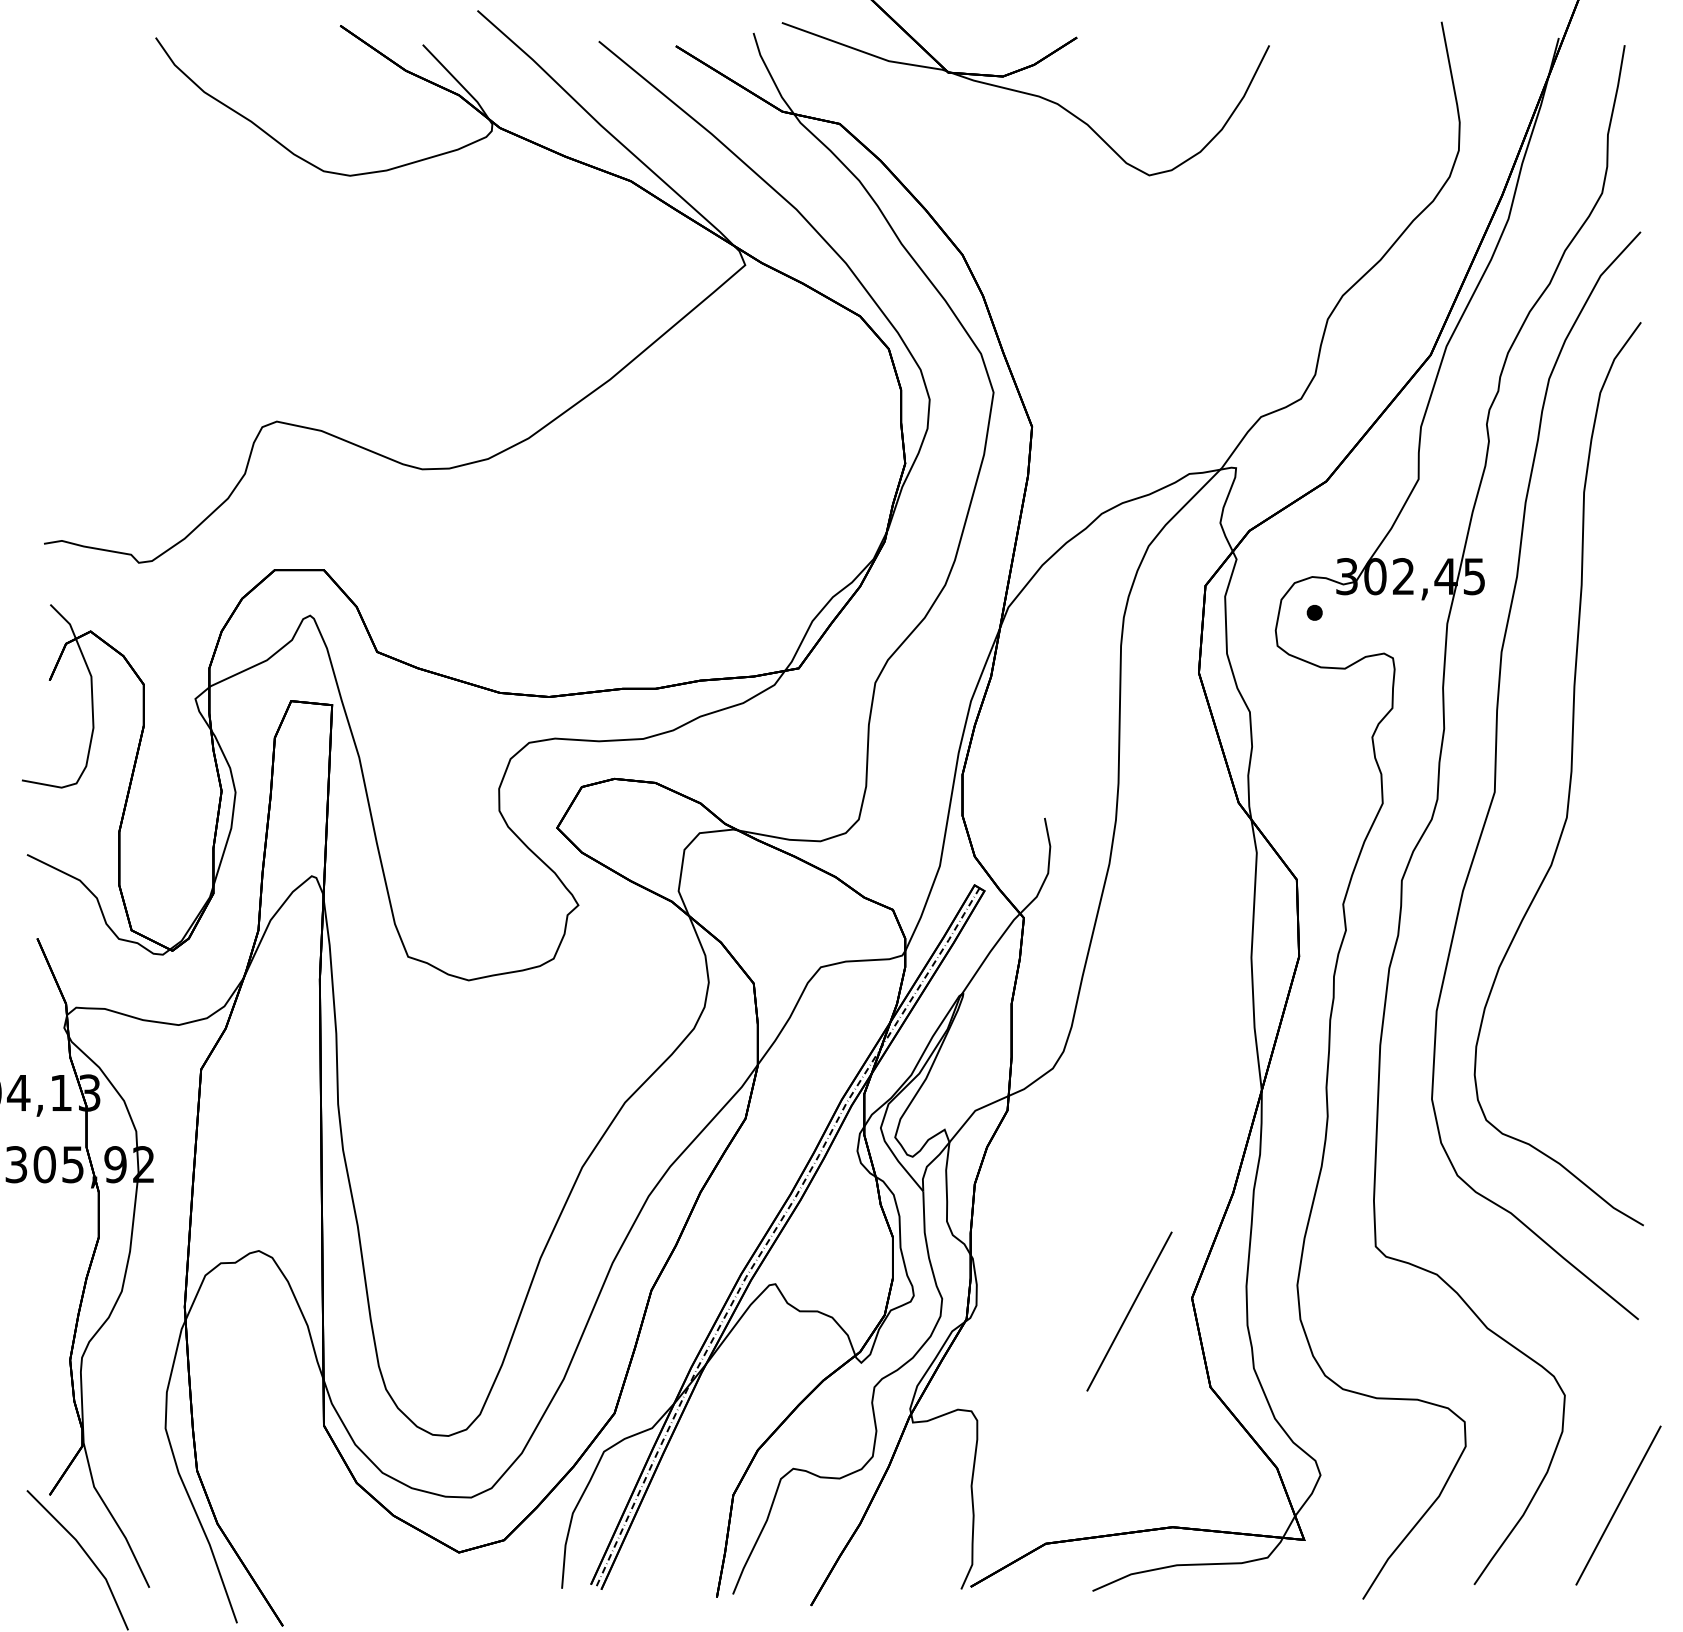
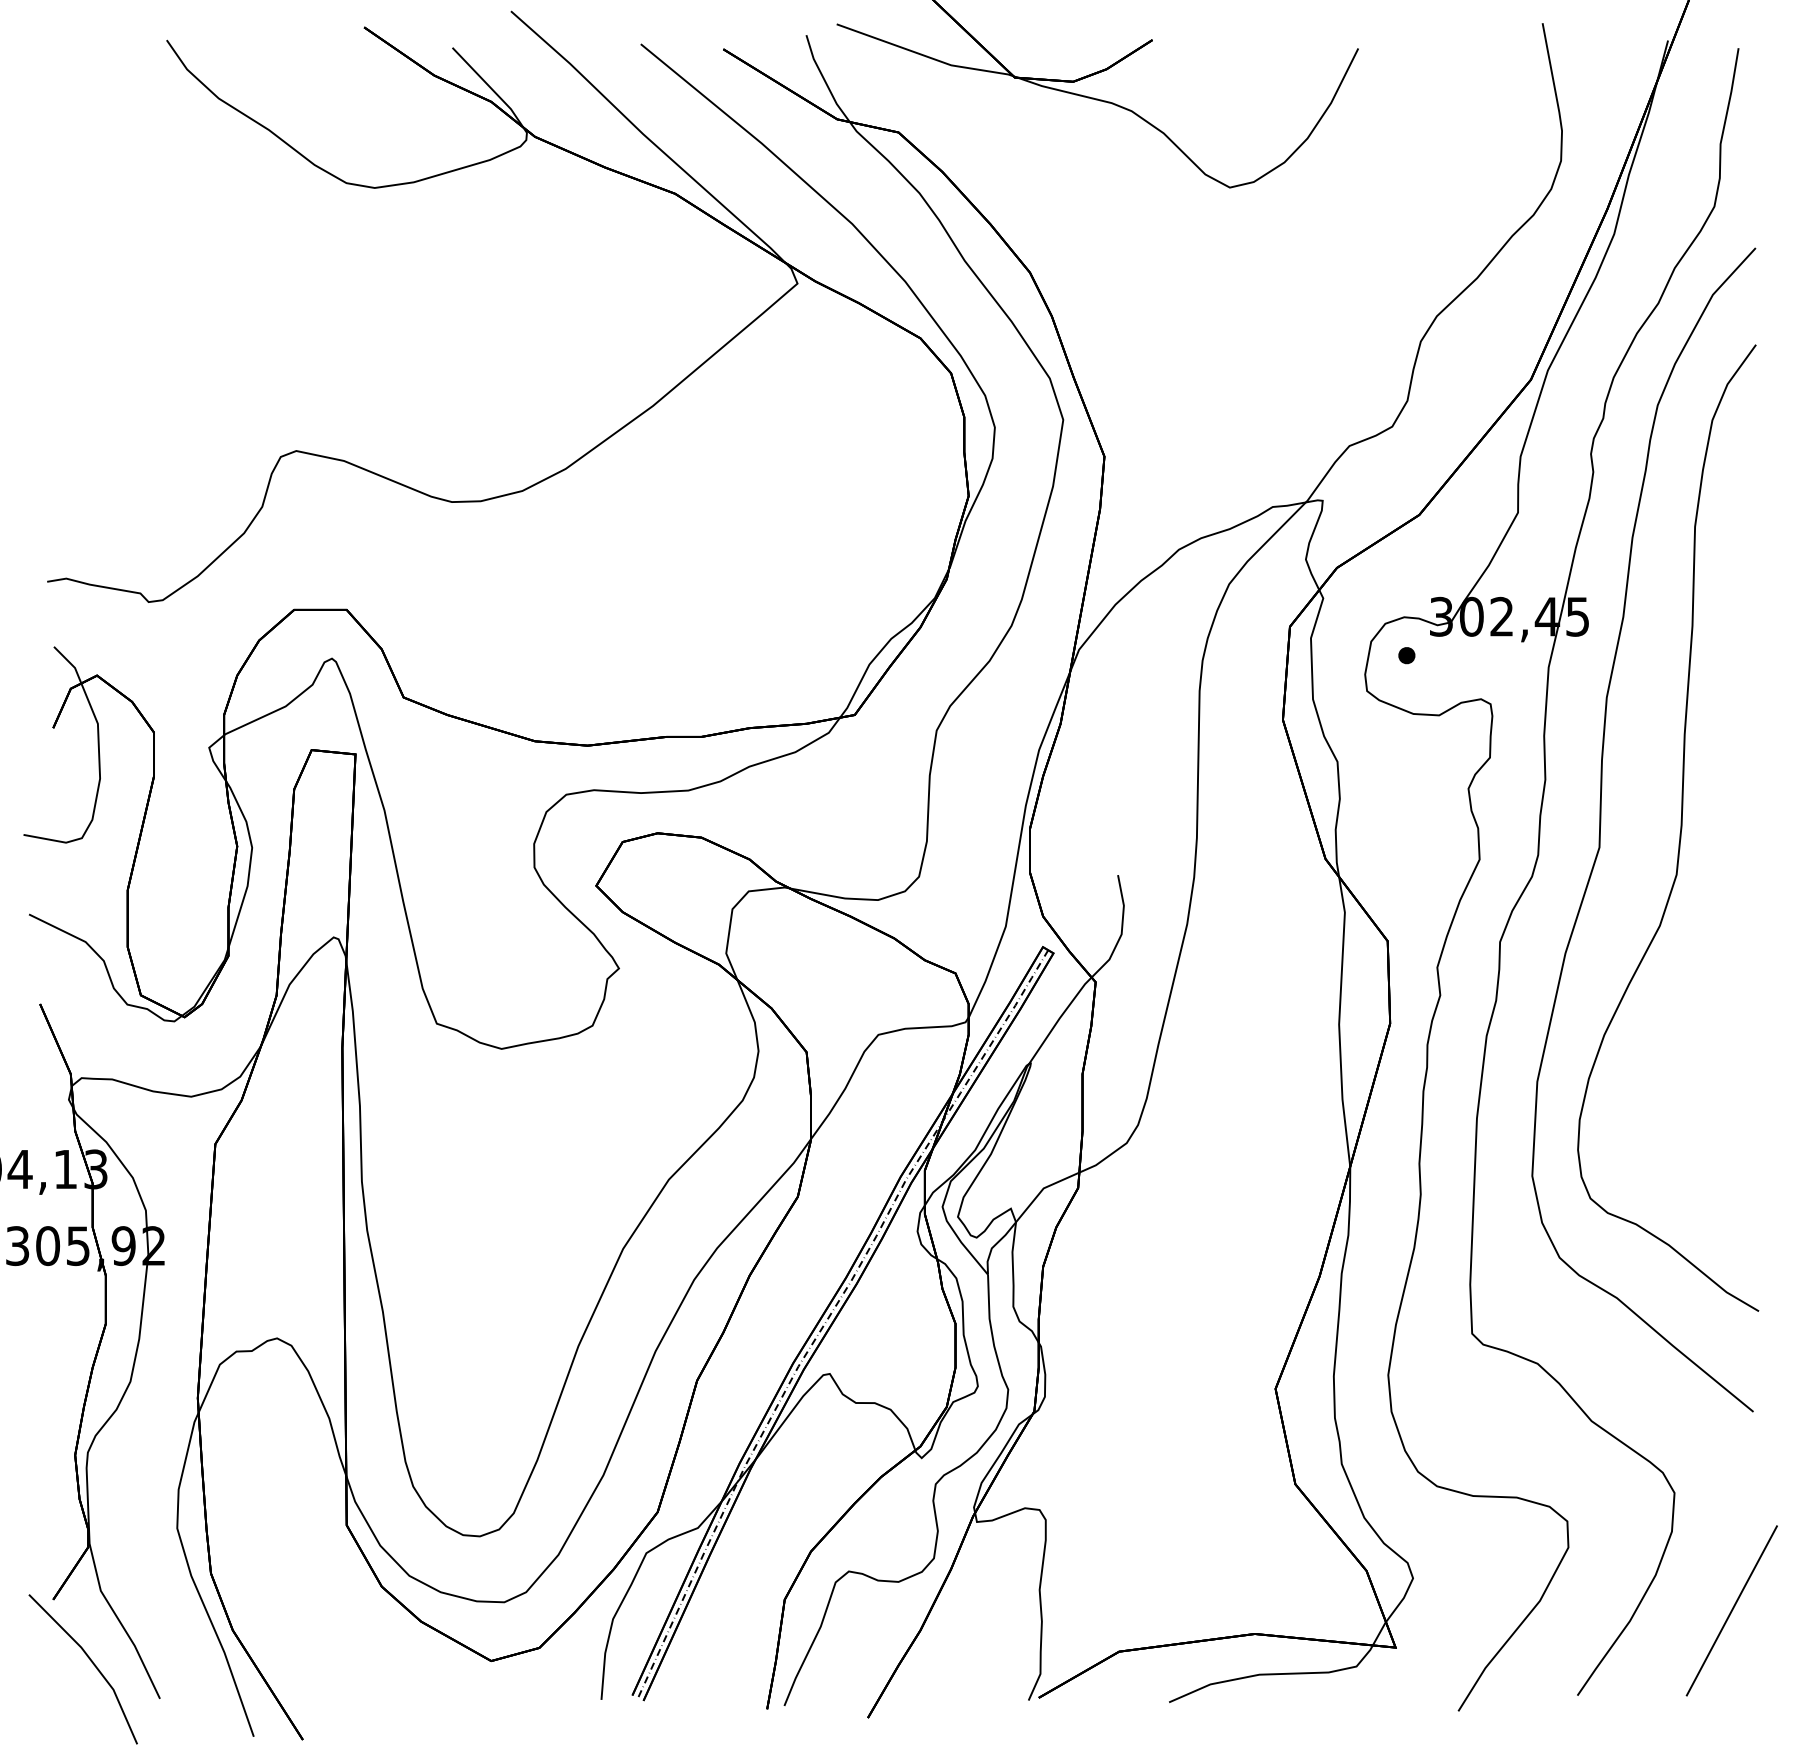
line: (1129, 1311) -> (1208, 1403), removed

